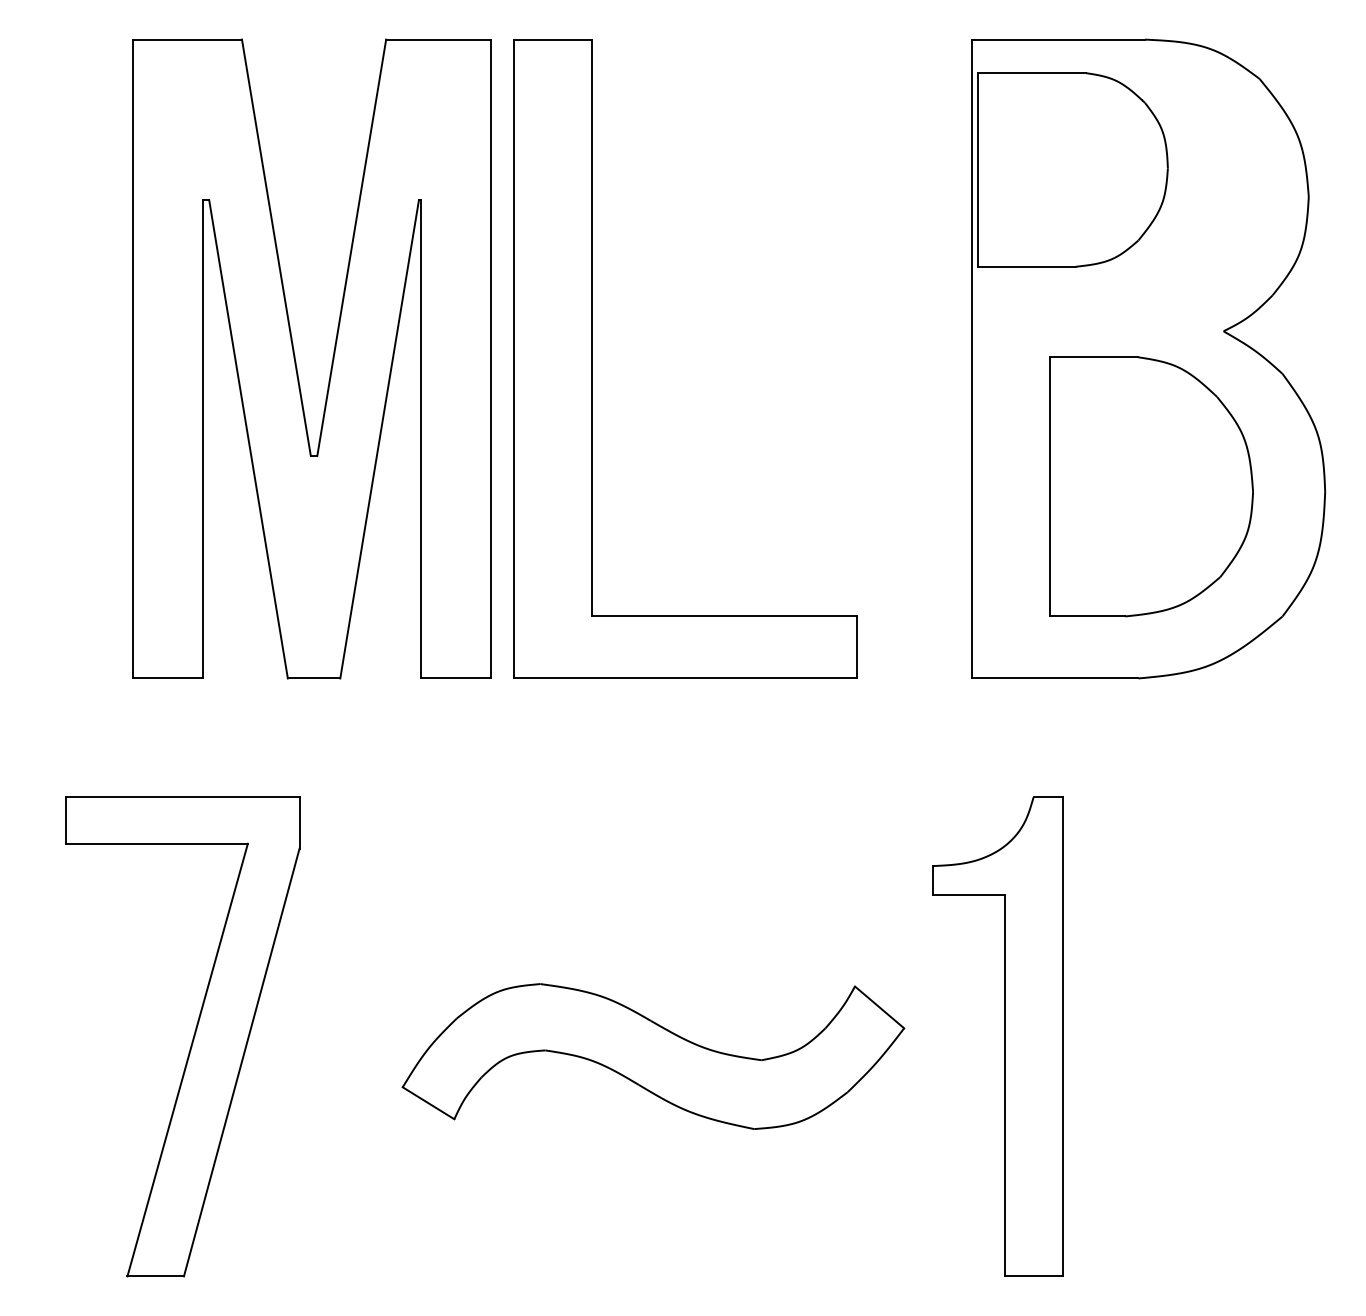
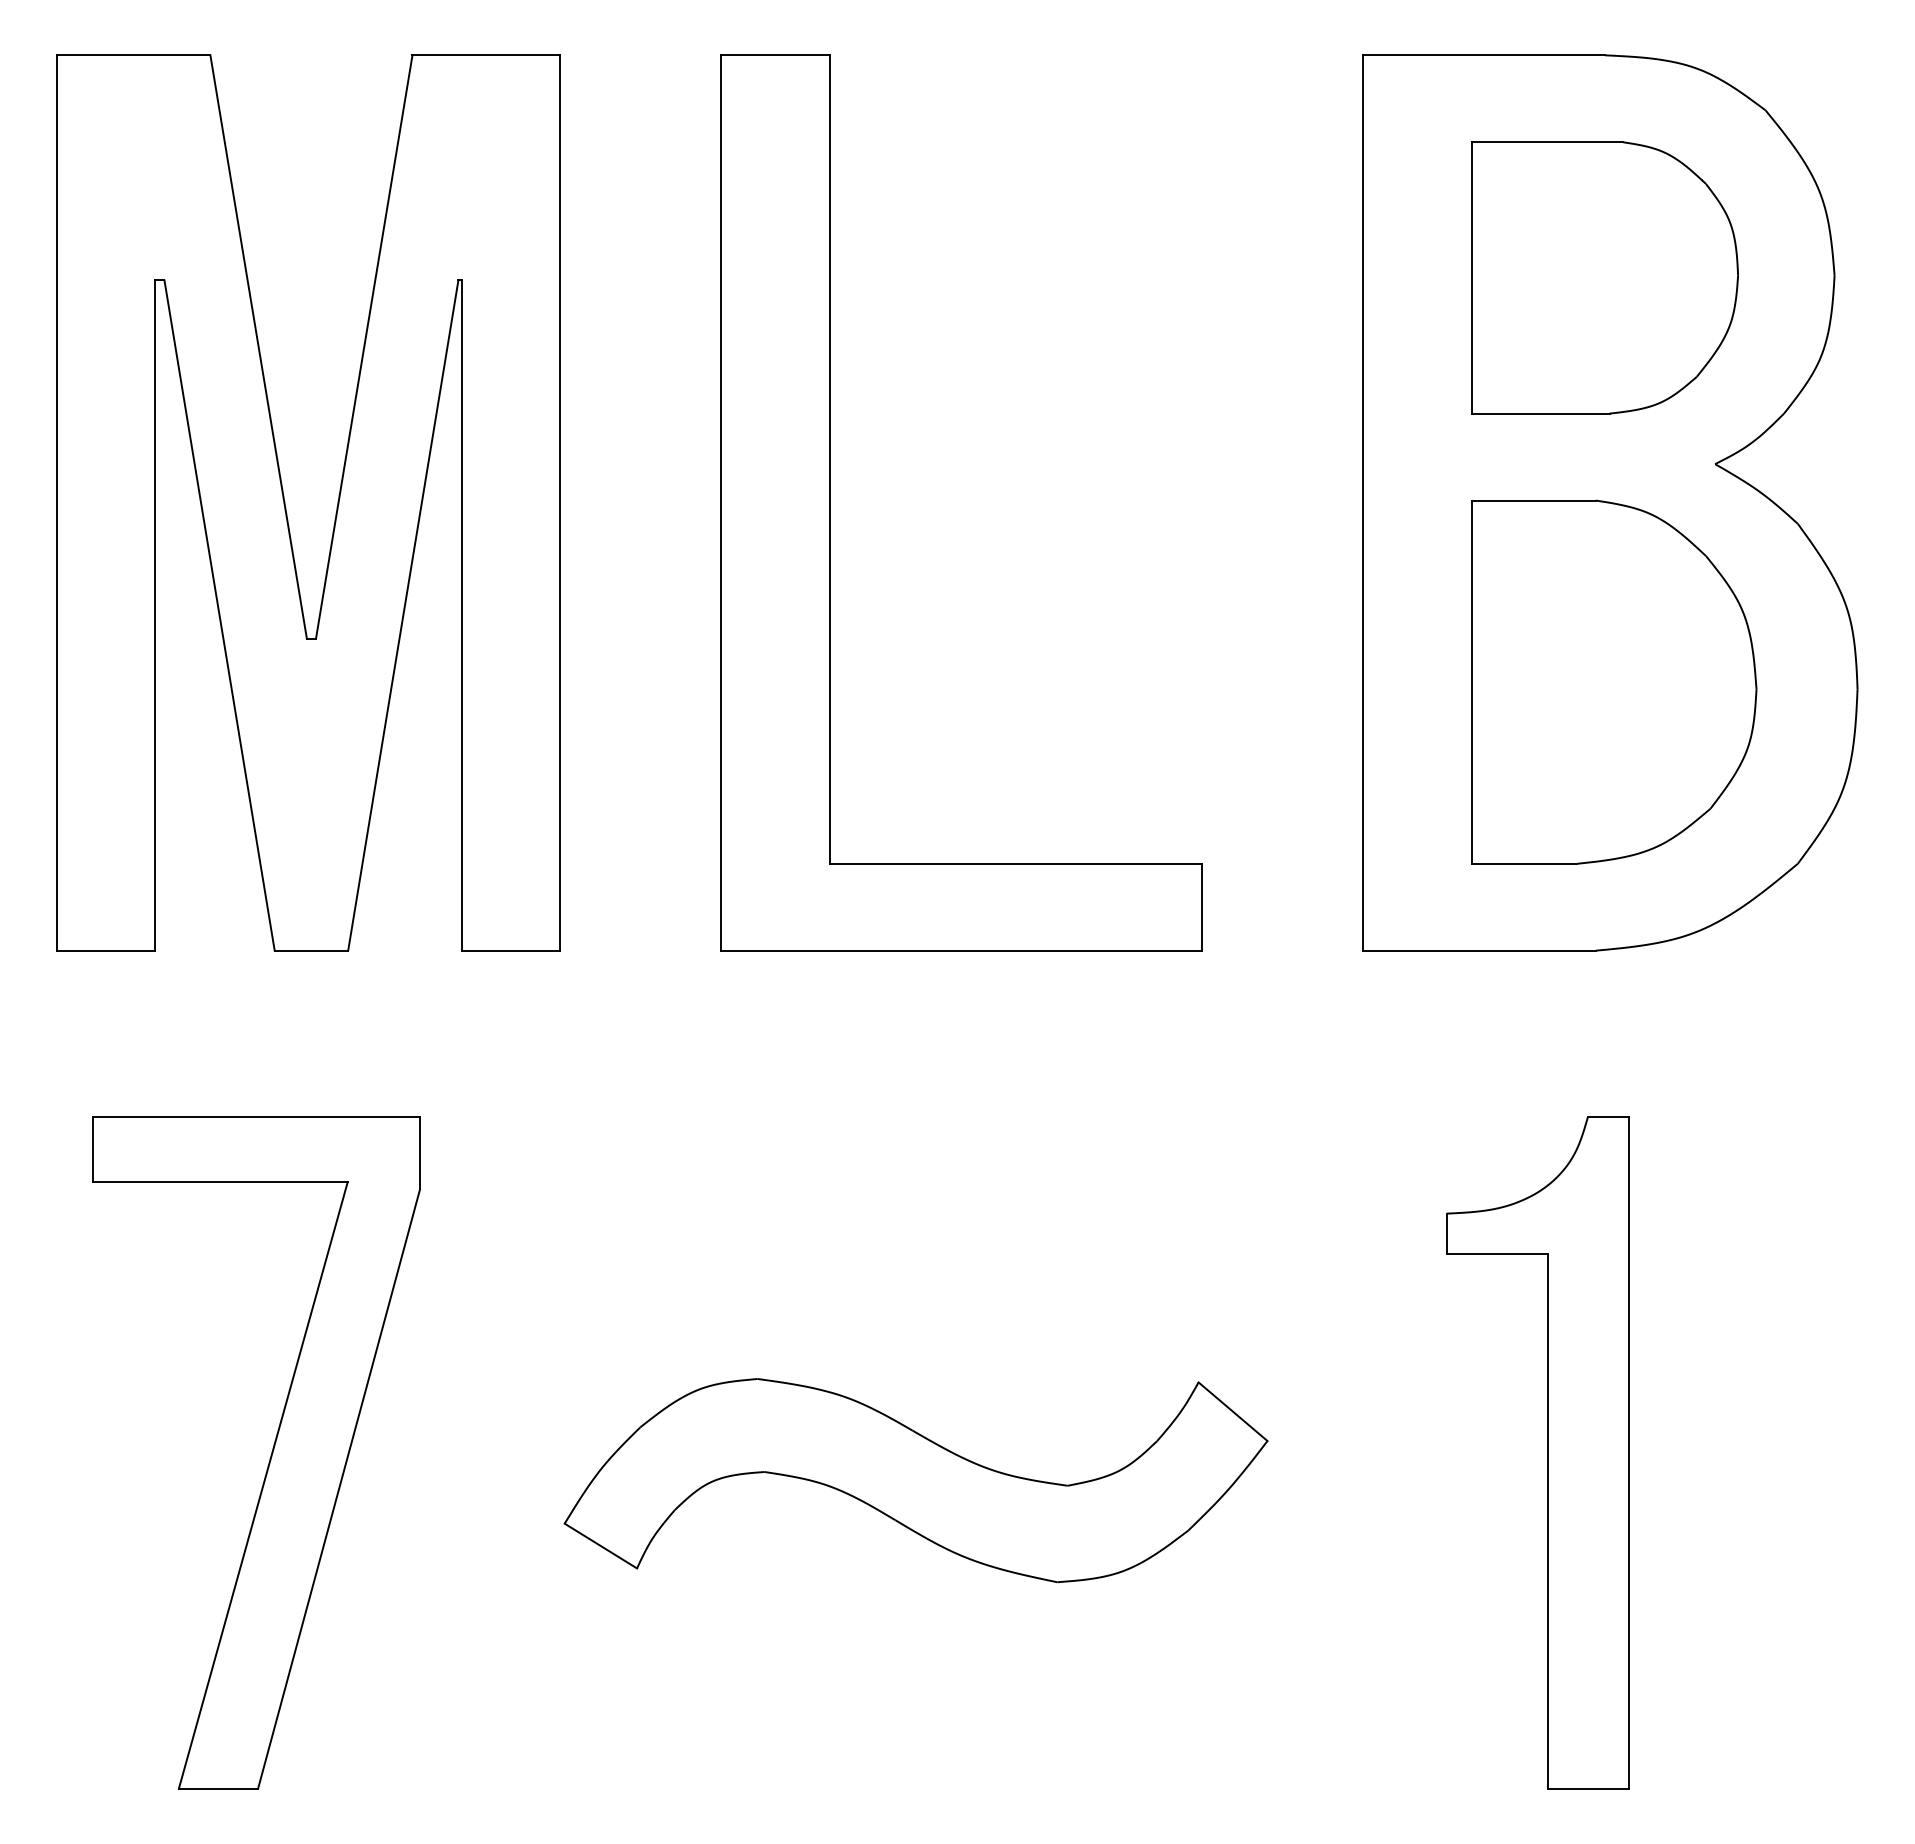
part: (1072, 169) -> (1604, 277), moved
part: (296, 362) -> (286, 507), moved
part: (1004, 1036) -> (1547, 1452), moved

